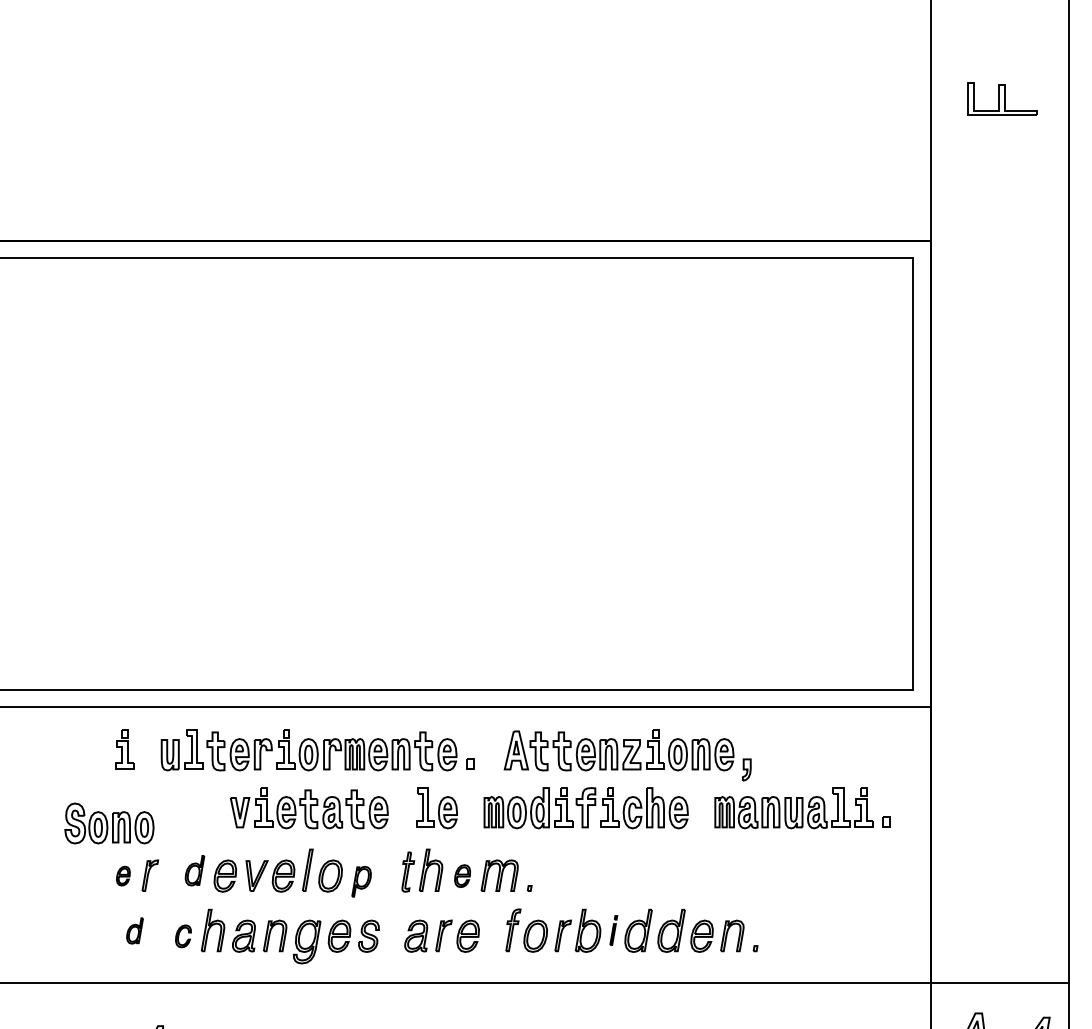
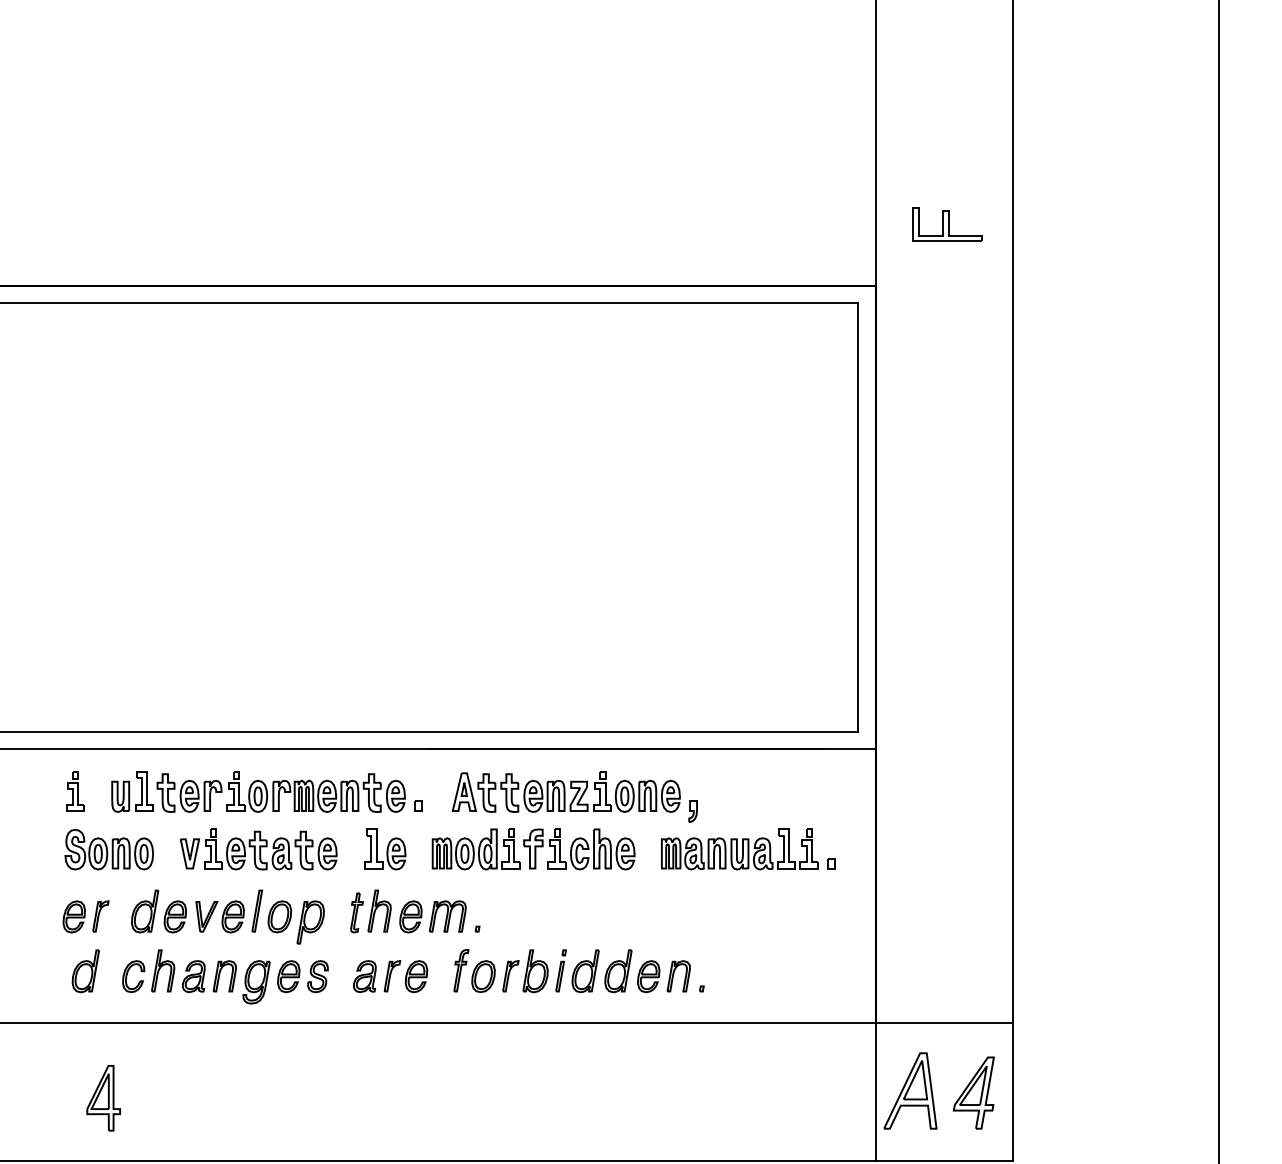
part: (1002, 99) -> (947, 224), moved
part: (108, 823) -> (108, 849), moved
part: (195, 870) -> (145, 911), size x1.43
part: (122, 875) -> (73, 916), size x1.67
part: (462, 875) -> (410, 916), size x1.43
part: (361, 881) -> (310, 922), size x1.43
part: (613, 930) -> (560, 970), size x1.43
part: (134, 931) -> (85, 971), size x1.67
part: (183, 936) -> (133, 976), size x1.43

